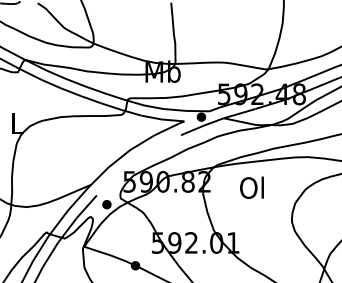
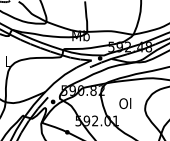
text: (252, 187) -> (125, 103), moved

